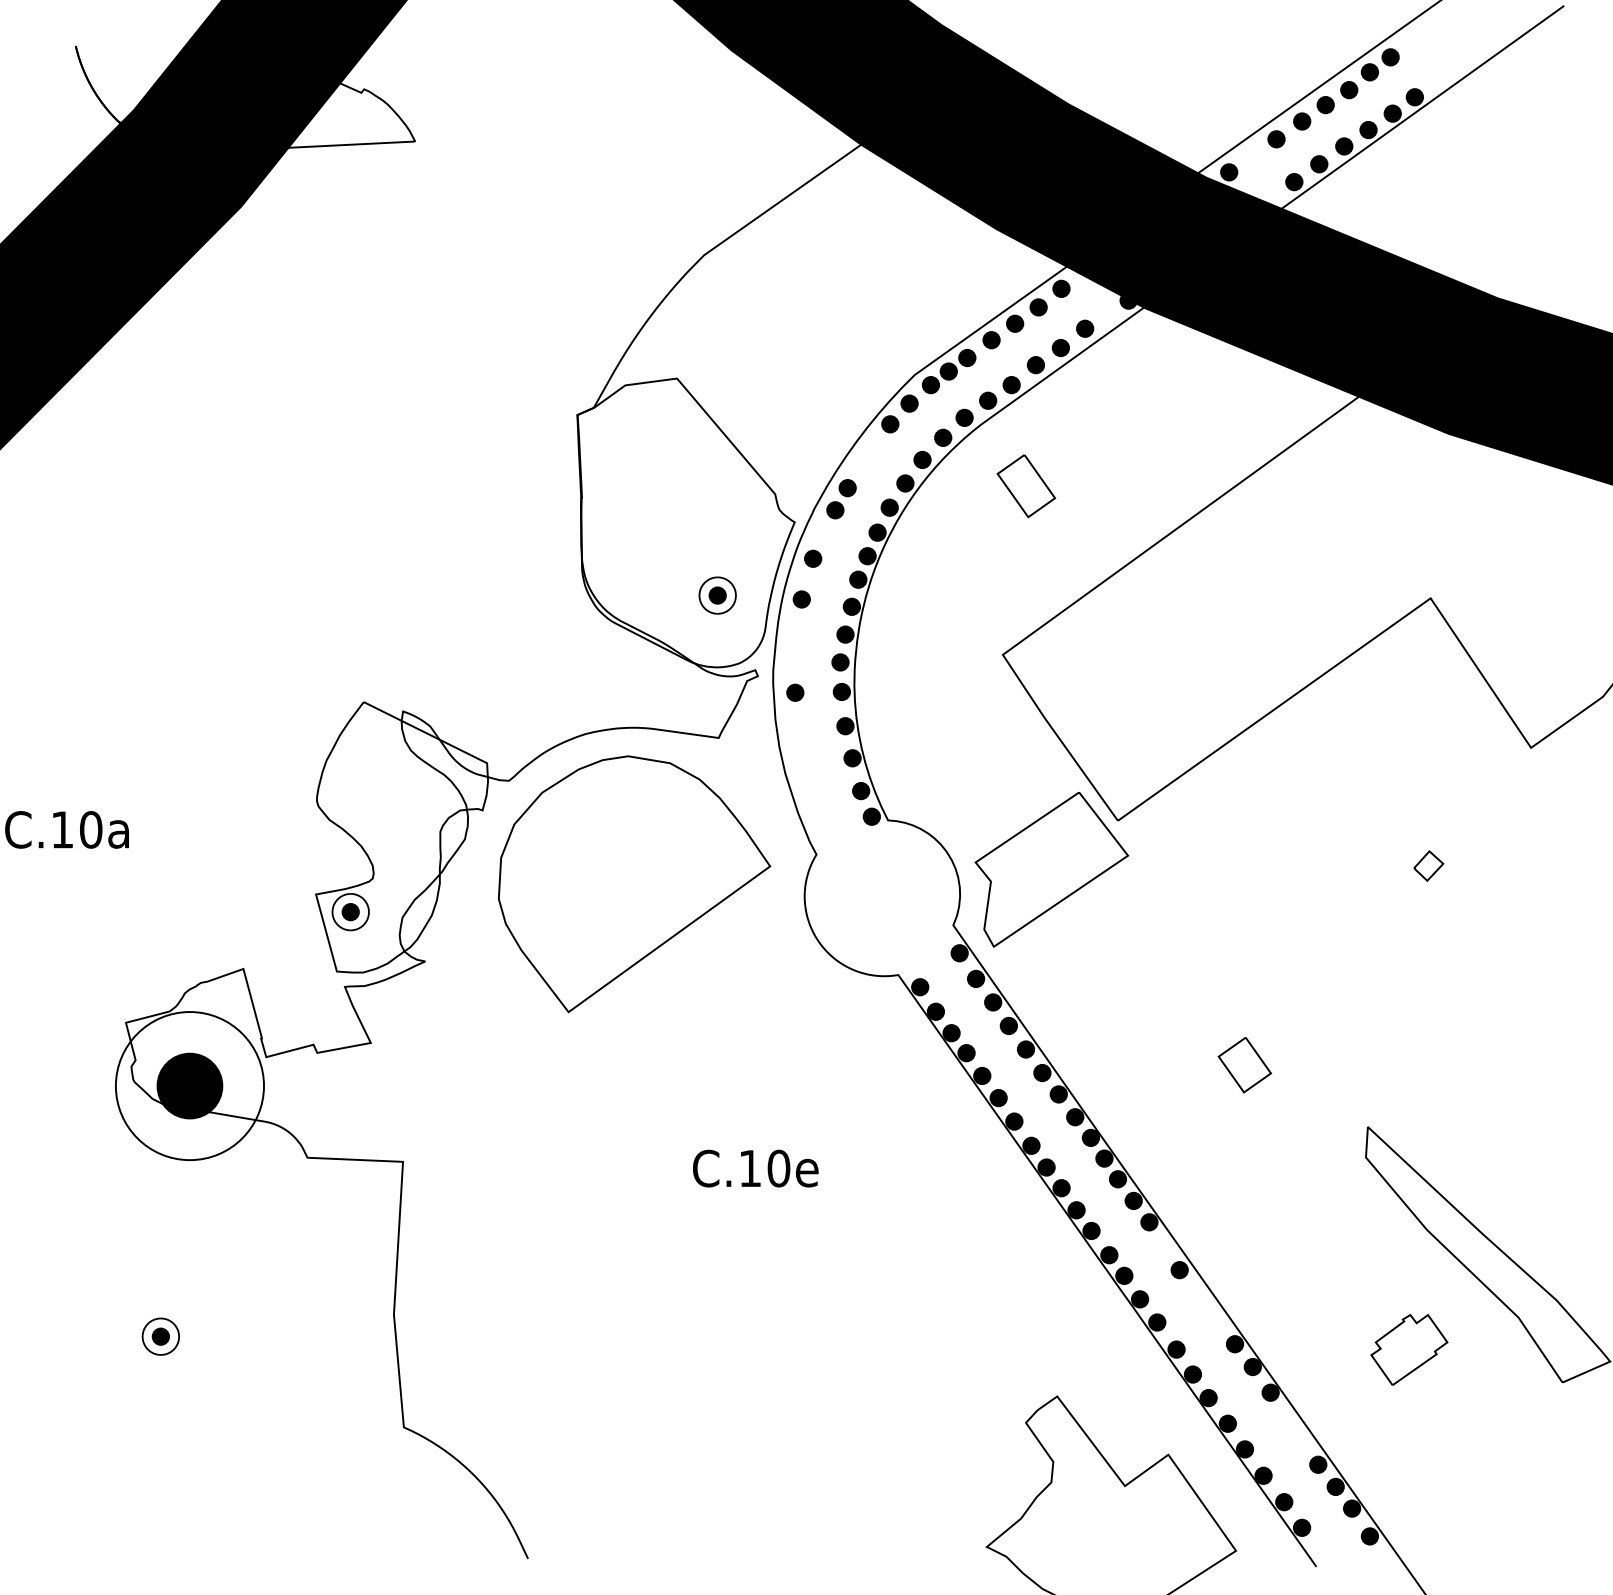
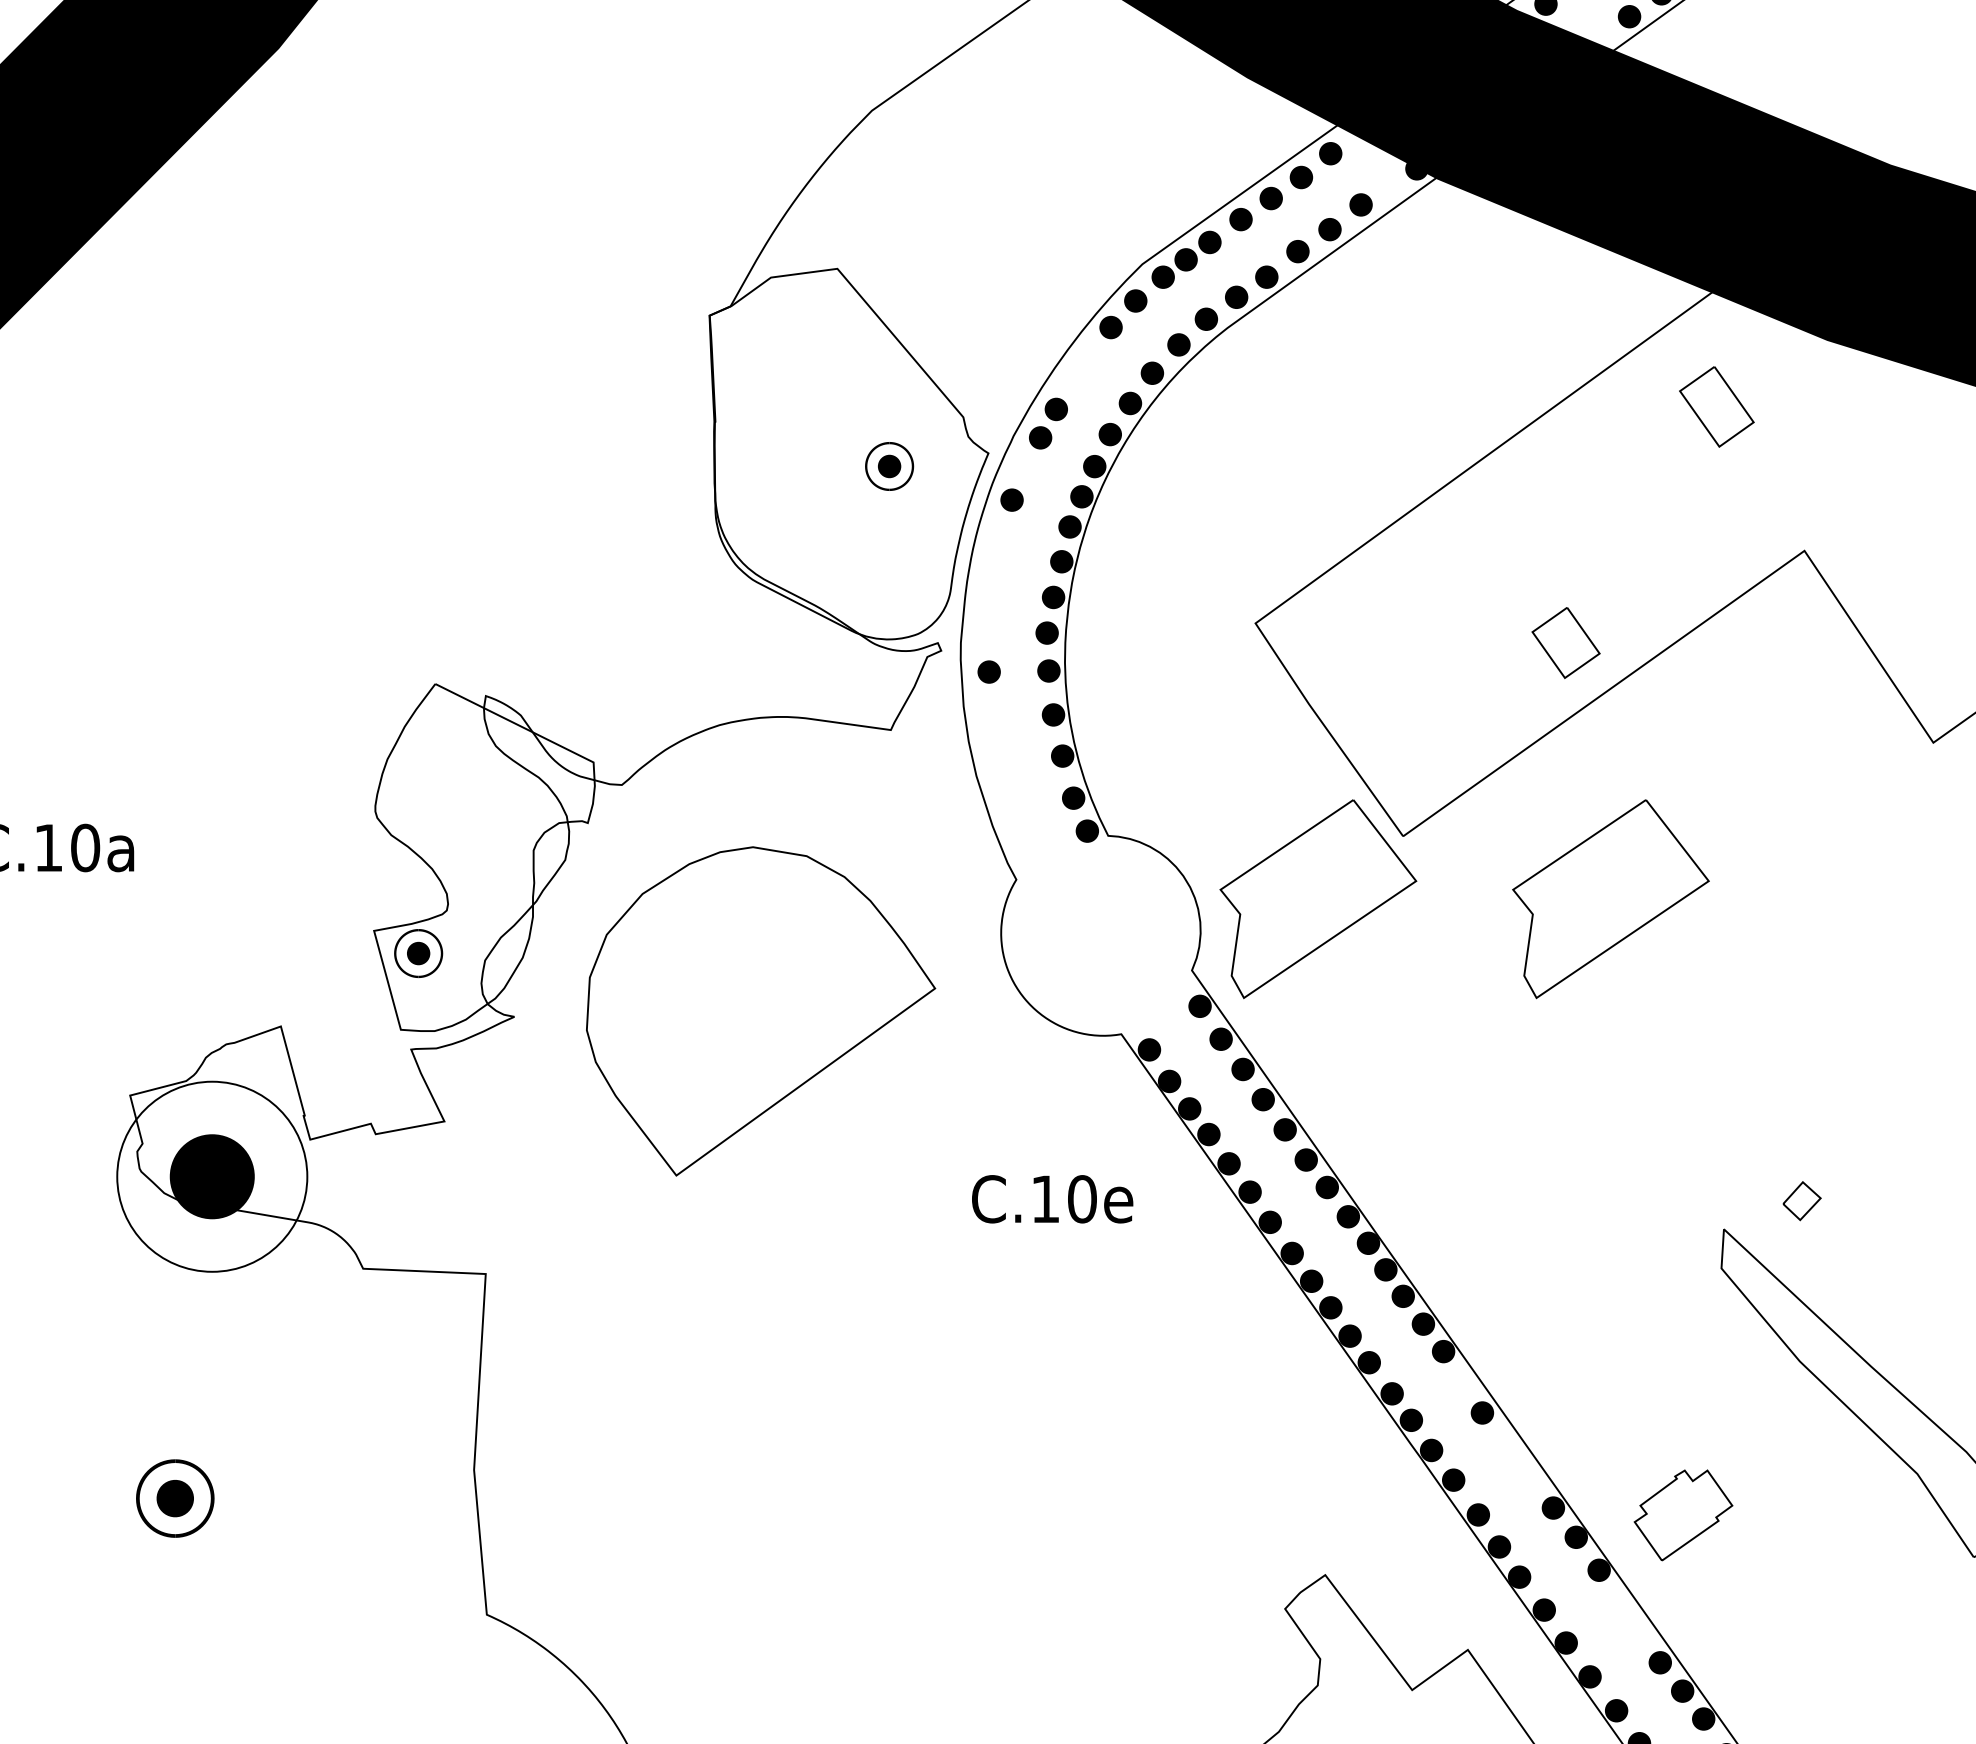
part: (1026, 486) -> (1717, 407), moved
part: (717, 595) -> (889, 466), moved
part: (801, 599) -> (997, 552), removed
part: (1428, 865) -> (1801, 1200), moved
part: (1279, 869) -> (1610, 898), added
part: (634, 884) -> (760, 1011), moved
part: (1244, 1065) -> (1565, 643), moved
text: (755, 1168) -> (1052, 1199), moved
part: (160, 1336) -> (174, 1498), size x1.6
part: (1409, 1349) -> (1683, 1514), moved

